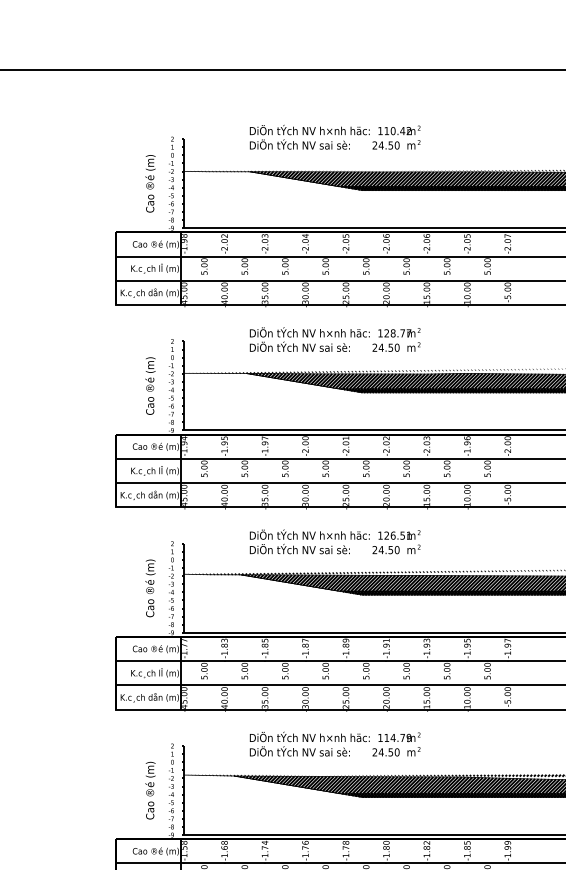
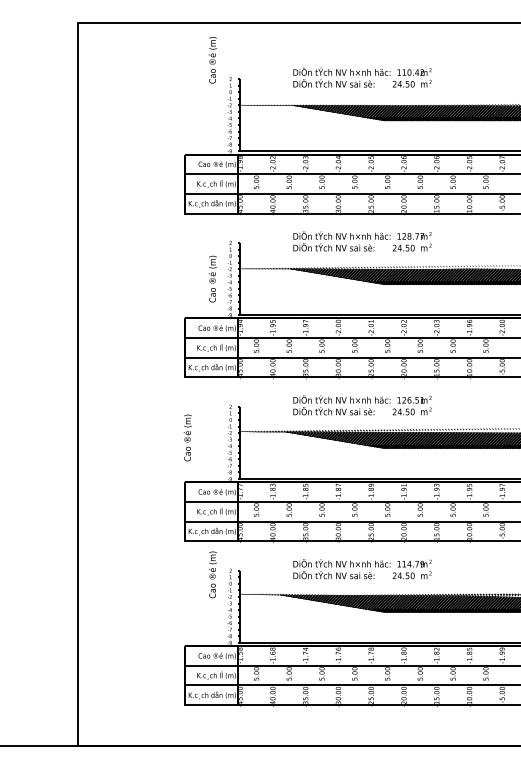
text: (150, 184) -> (212, 60), moved
text: (150, 587) -> (187, 437), moved
text: (150, 790) -> (212, 574), moved

